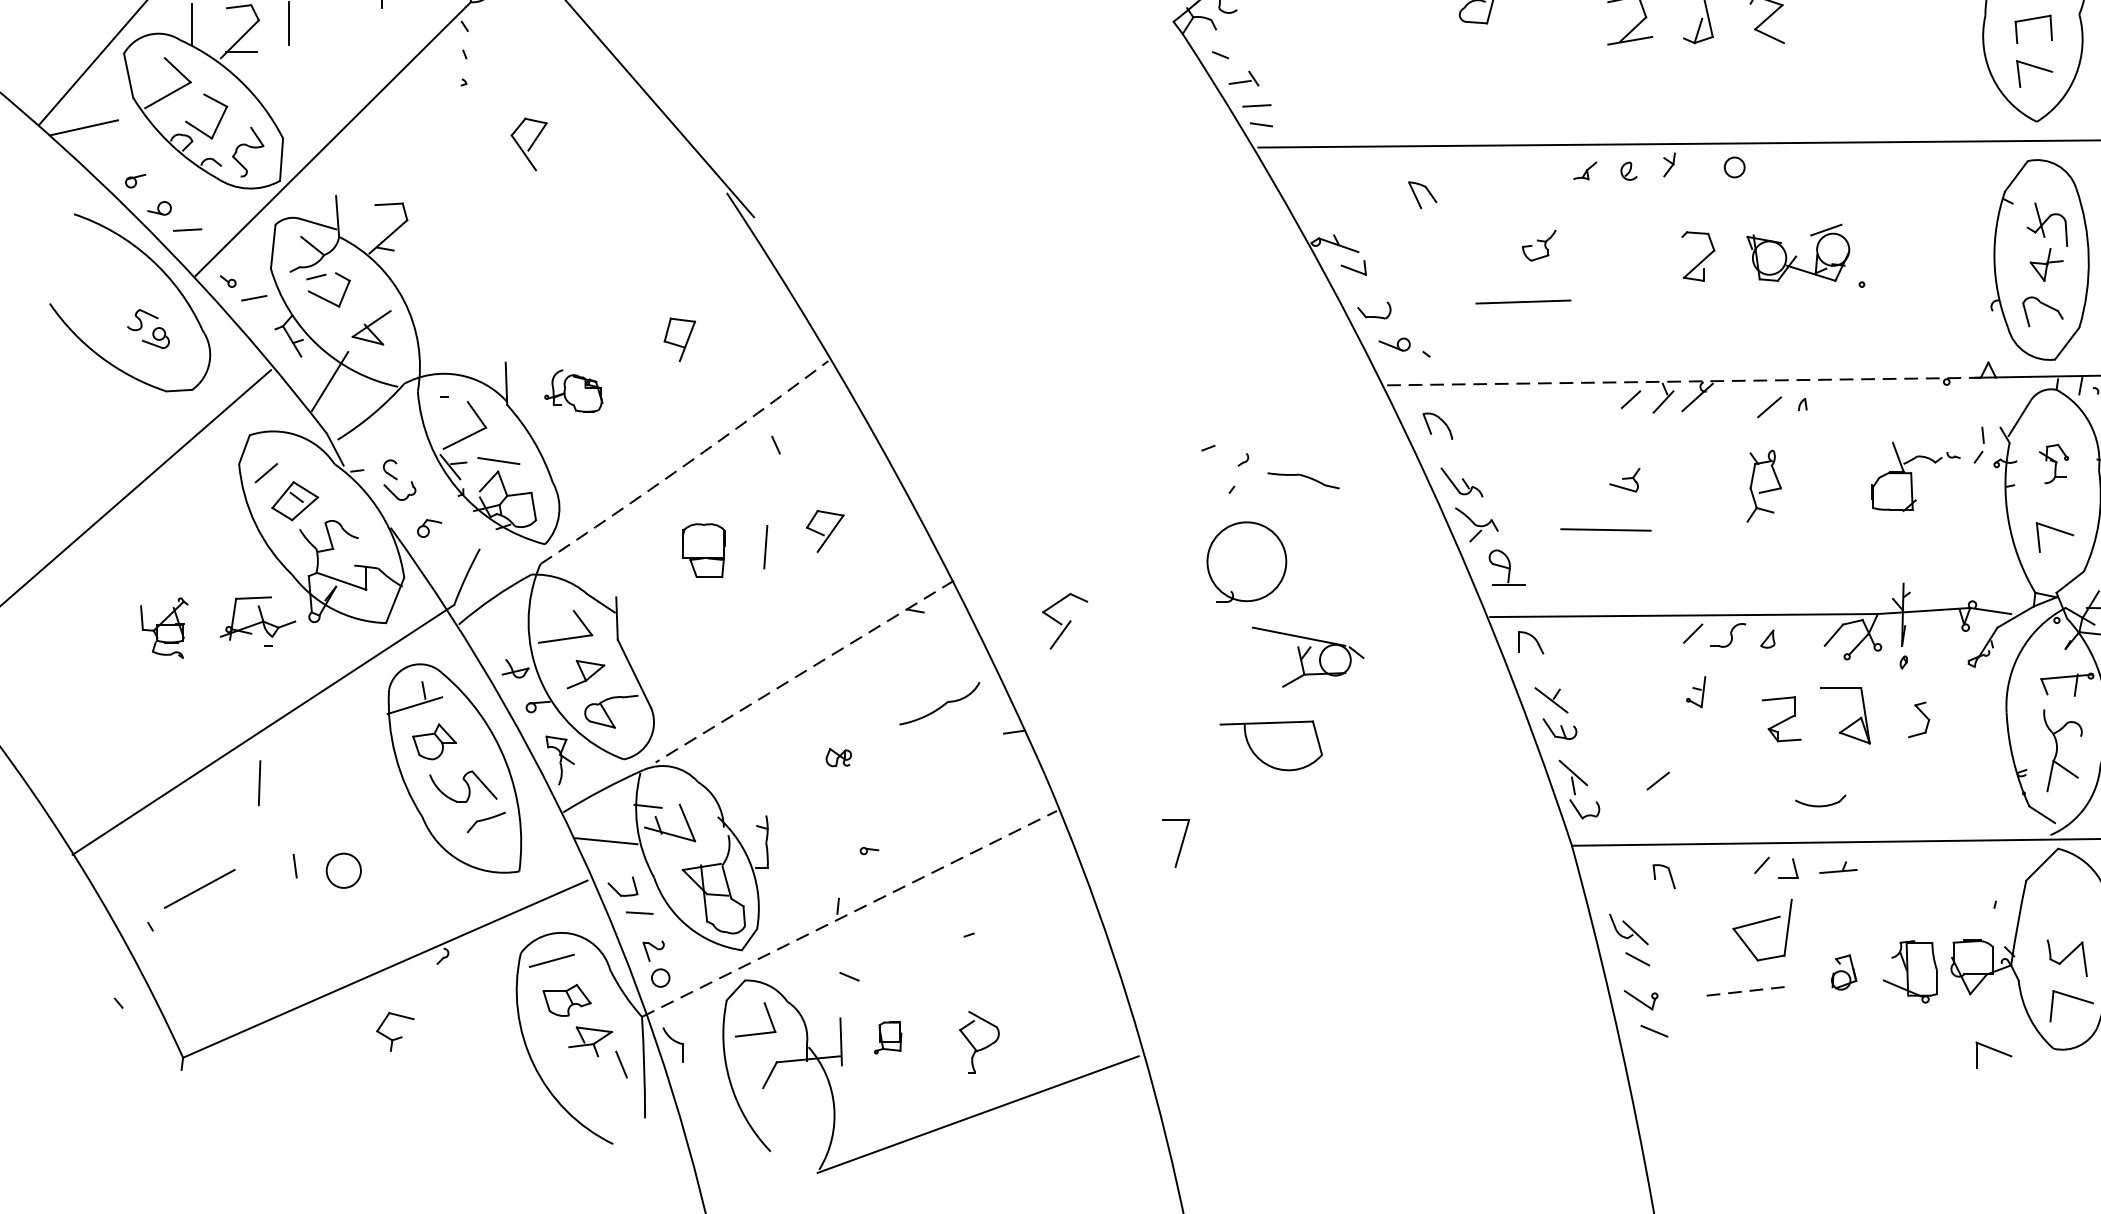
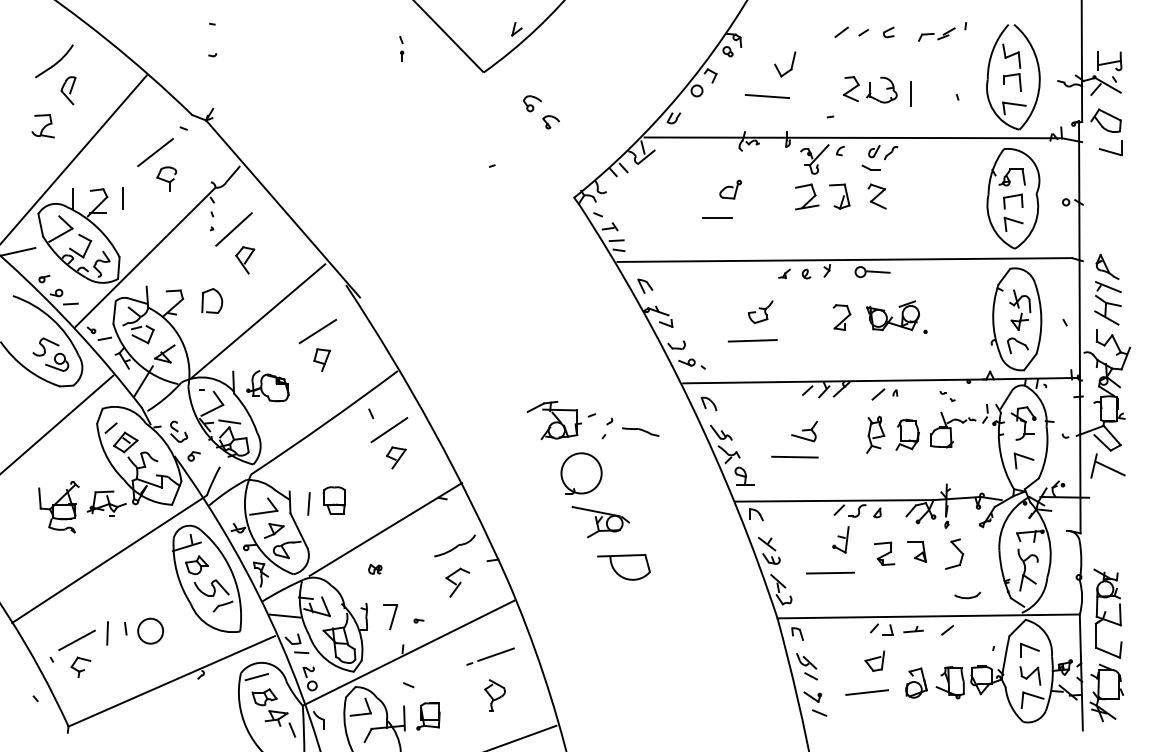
line: (1452, 60) -> (716, 217), added
line: (506, 83) -> (233, 229), added
line: (1767, 166) -> (877, 271), added
part: (1423, 193) -> (645, 285), moved
part: (478, 215) -> (219, 296), added
part: (1538, 244) -> (760, 311), size x1.43
line: (553, 264) -> (257, 321), added
line: (670, 283) -> (317, 331), added
part: (147, 328) -> (50, 354), size x1.67
line: (1683, 381) -> (834, 381), dashed -> solid
part: (572, 391) -> (267, 386), size x1.43
part: (1904, 411) -> (947, 396), added
part: (1133, 458) -> (553, 420), added
arc: (686, 464) -> (325, 423), dashed -> solid
part: (2053, 464) -> (1023, 423), size x1.67
line: (811, 477) -> (389, 430), added
part: (1624, 479) -> (804, 431), size x1.67
part: (1826, 485) -> (907, 434), added
line: (764, 546) -> (308, 503), moved
part: (702, 550) -> (333, 500), moved
part: (1246, 561) -> (581, 473), moved
part: (1064, 620) -> (457, 582), moved
part: (163, 628) -> (58, 507), size x1.67
part: (1307, 657) -> (600, 522), moved
line: (803, 671) -> (385, 529), dashed -> solid
part: (1695, 691) -> (840, 539), size x1.67
part: (1844, 714) -> (916, 551), size x0.71
part: (1918, 718) -> (954, 553), size x1.67
part: (839, 755) -> (375, 568), moved
line: (1675, 755) -> (830, 572), added
line: (1658, 781) -> (947, 630), moved
line: (259, 783) -> (107, 633), moved
part: (1820, 800) -> (967, 595), moved
part: (1176, 844) -> (390, 617), moved
circle: (343, 869) -> (150, 630), size x1.43
part: (1663, 875) -> (797, 633), moved
line: (850, 912) -> (409, 652), dashed -> solid
line: (1019, 916) -> (495, 654), added
part: (1761, 928) -> (874, 660), size x0.62
part: (1844, 971) -> (916, 682), size x1.67
line: (1748, 990) -> (867, 692), dashed -> solid
part: (394, 1030) -> (80, 666), moved
part: (888, 1037) -> (428, 716), size x1.67
part: (978, 1041) -> (494, 695), moved
part: (1993, 1053) -> (1029, 649), moved

